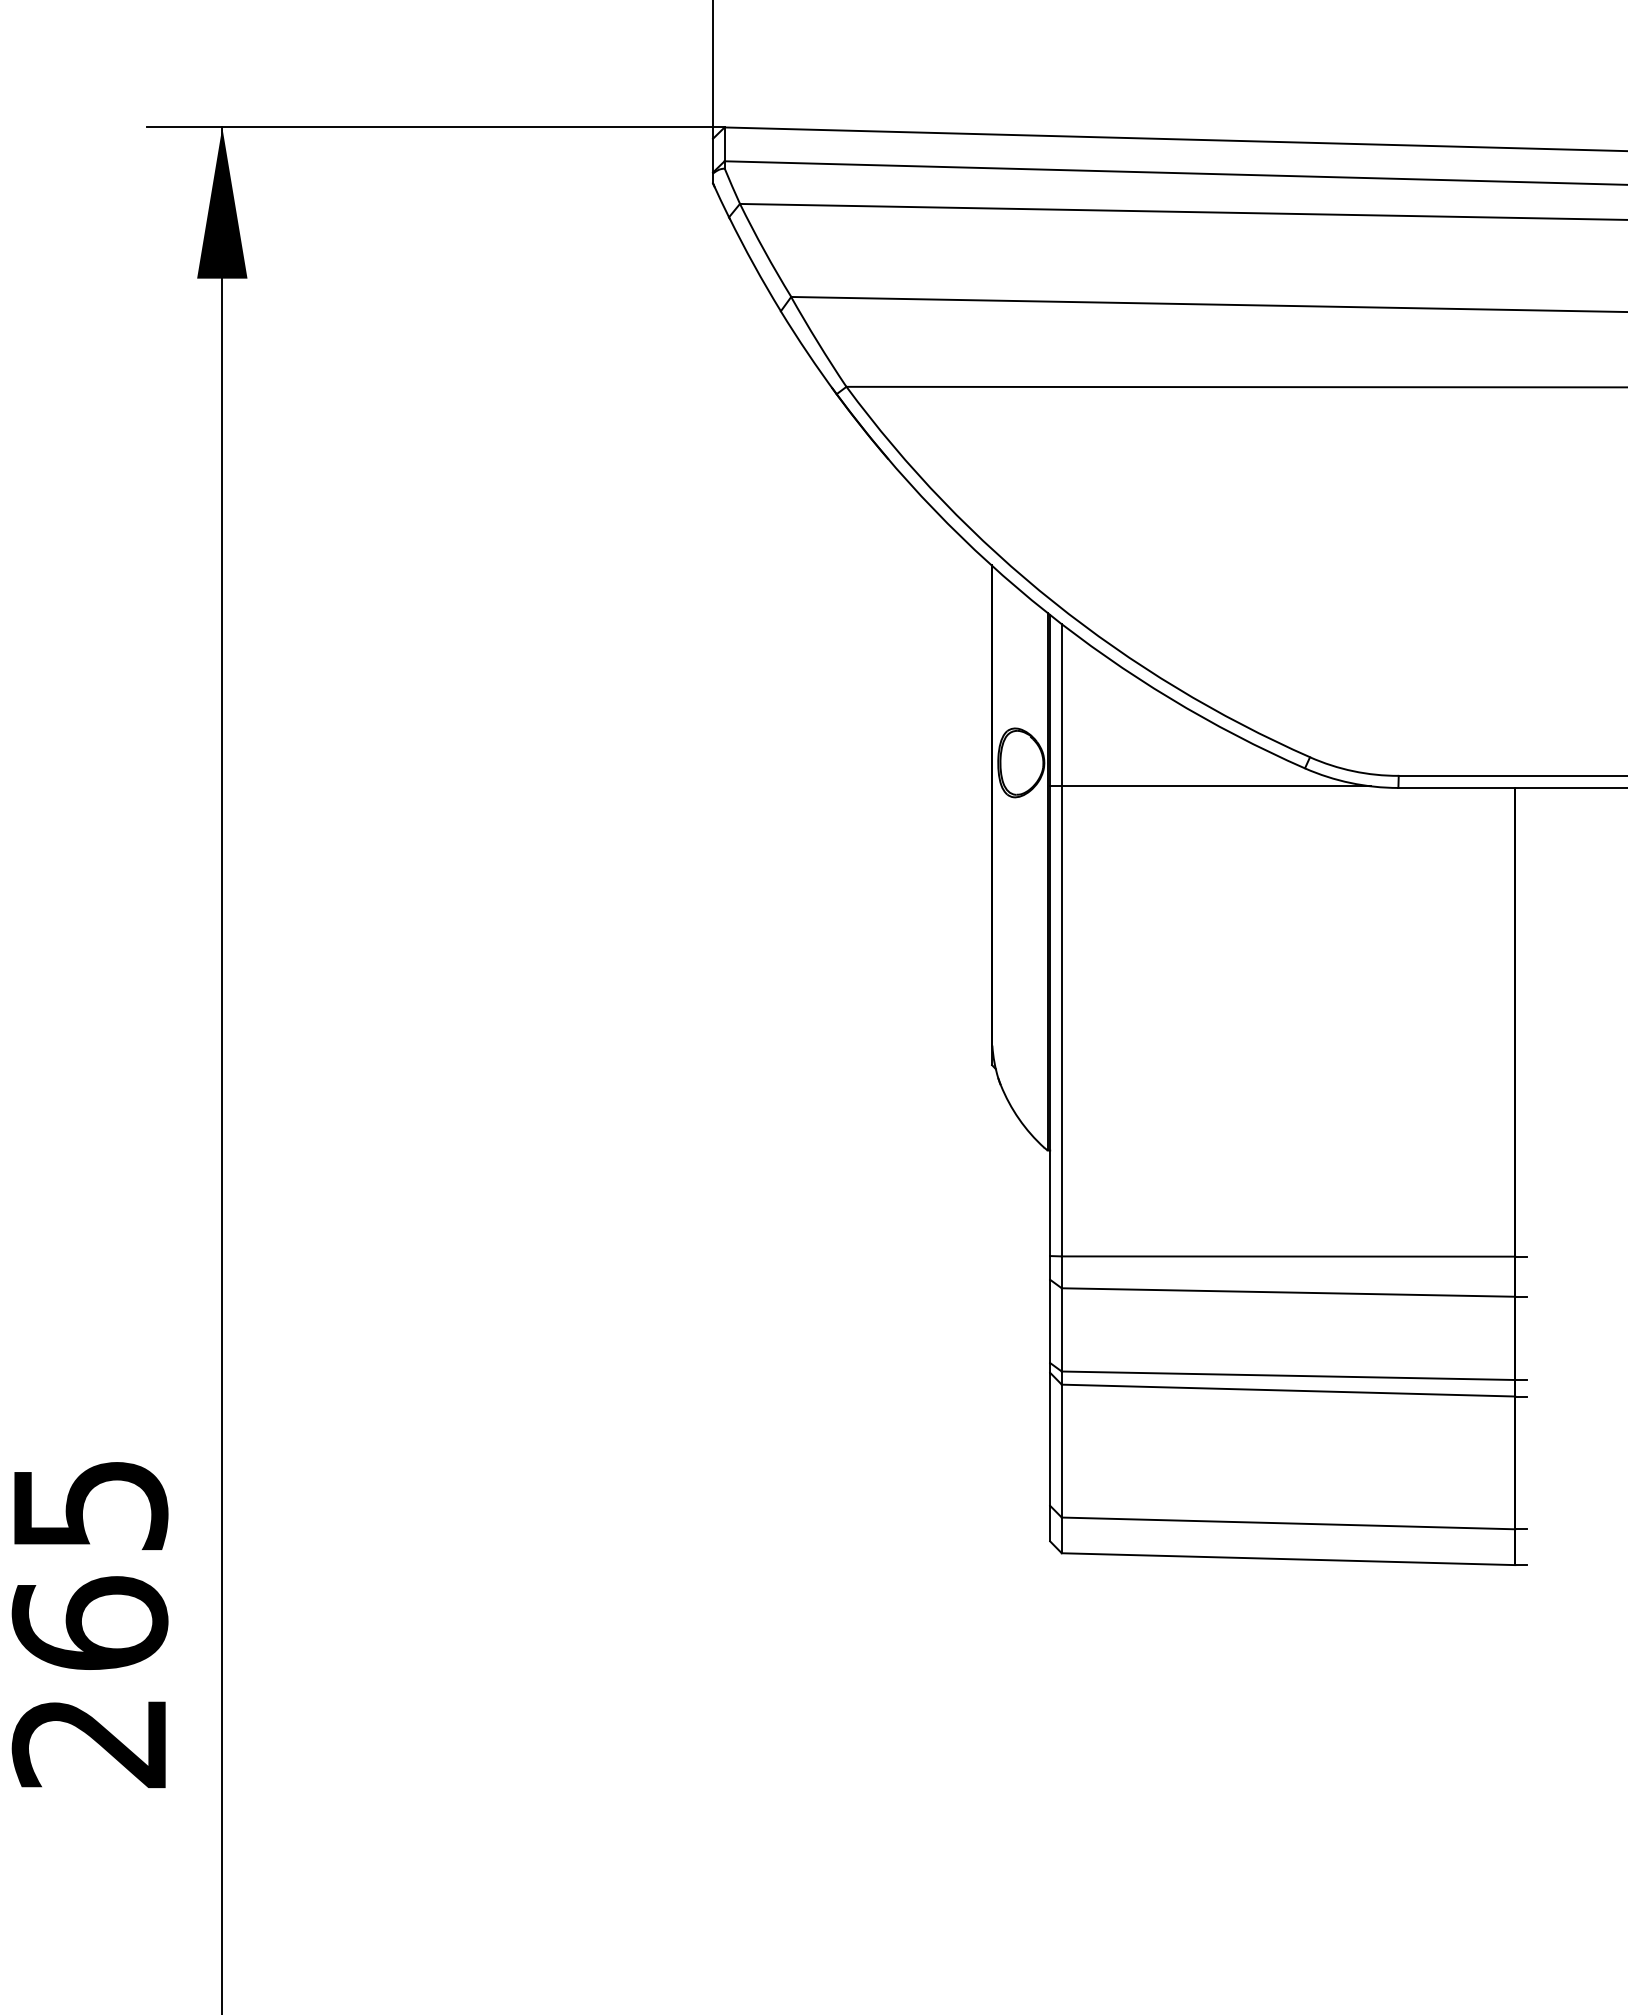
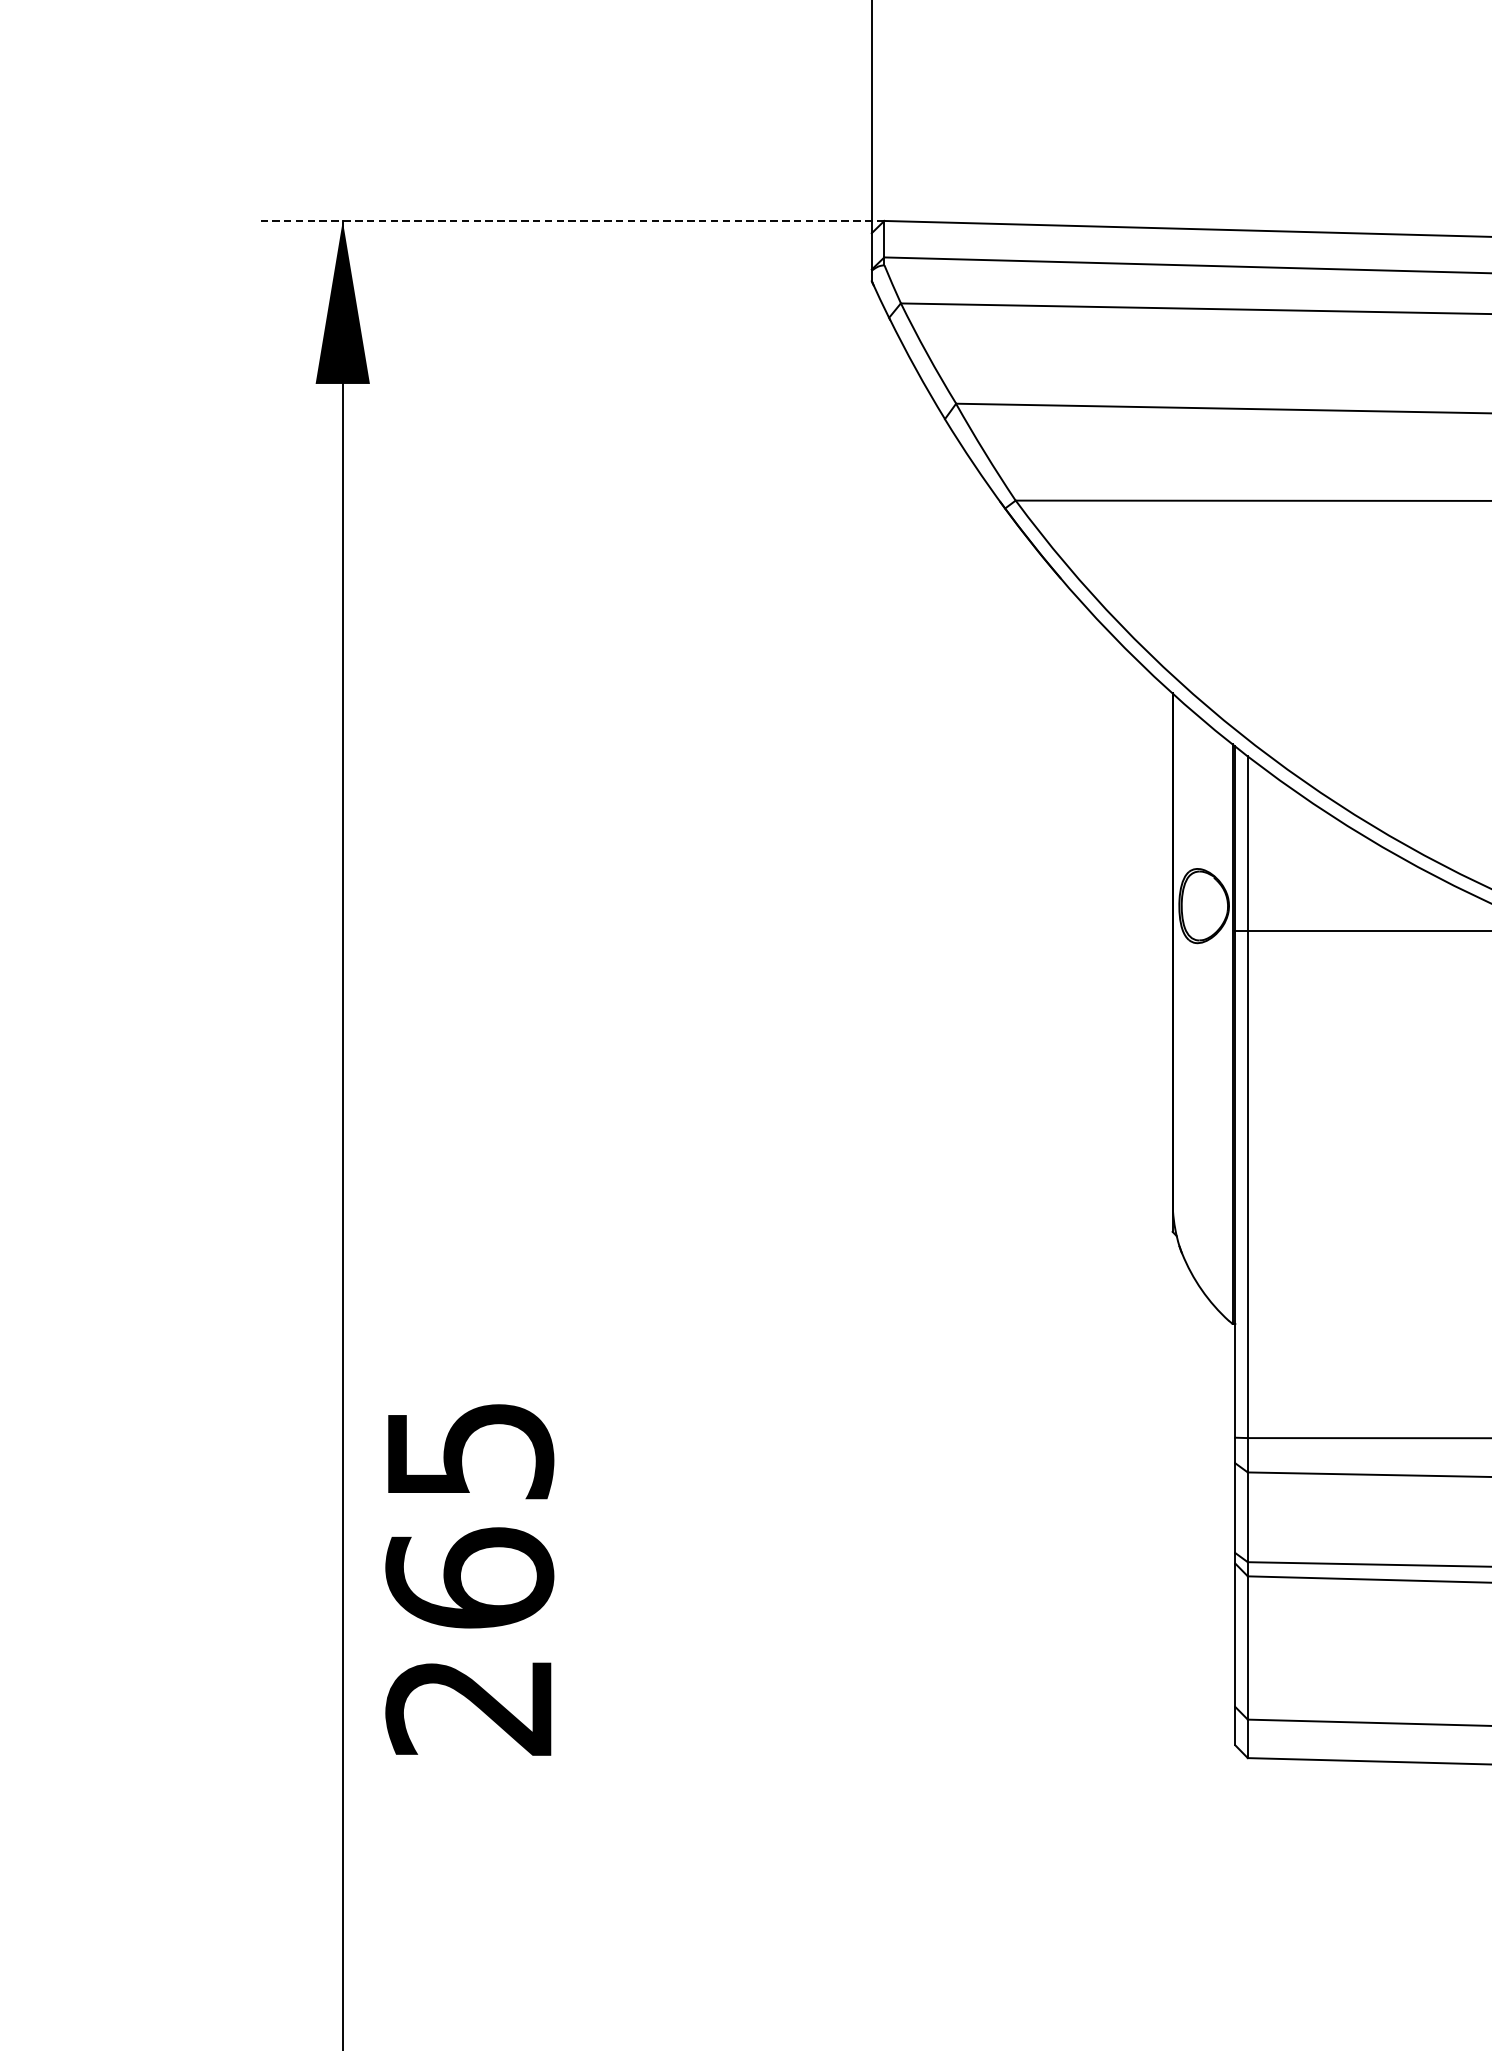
line: (435, 127) -> (572, 221), solid -> dashed
text: (89, 1624) -> (469, 1579), moved

